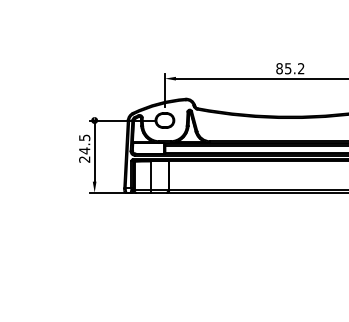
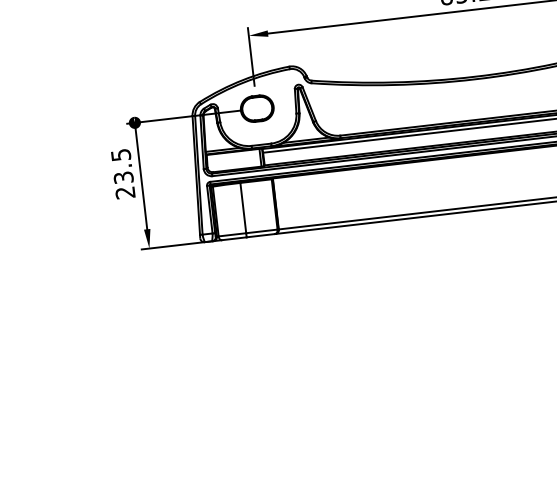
text: (84, 150) -> (123, 177), 24.5 -> 23.5

